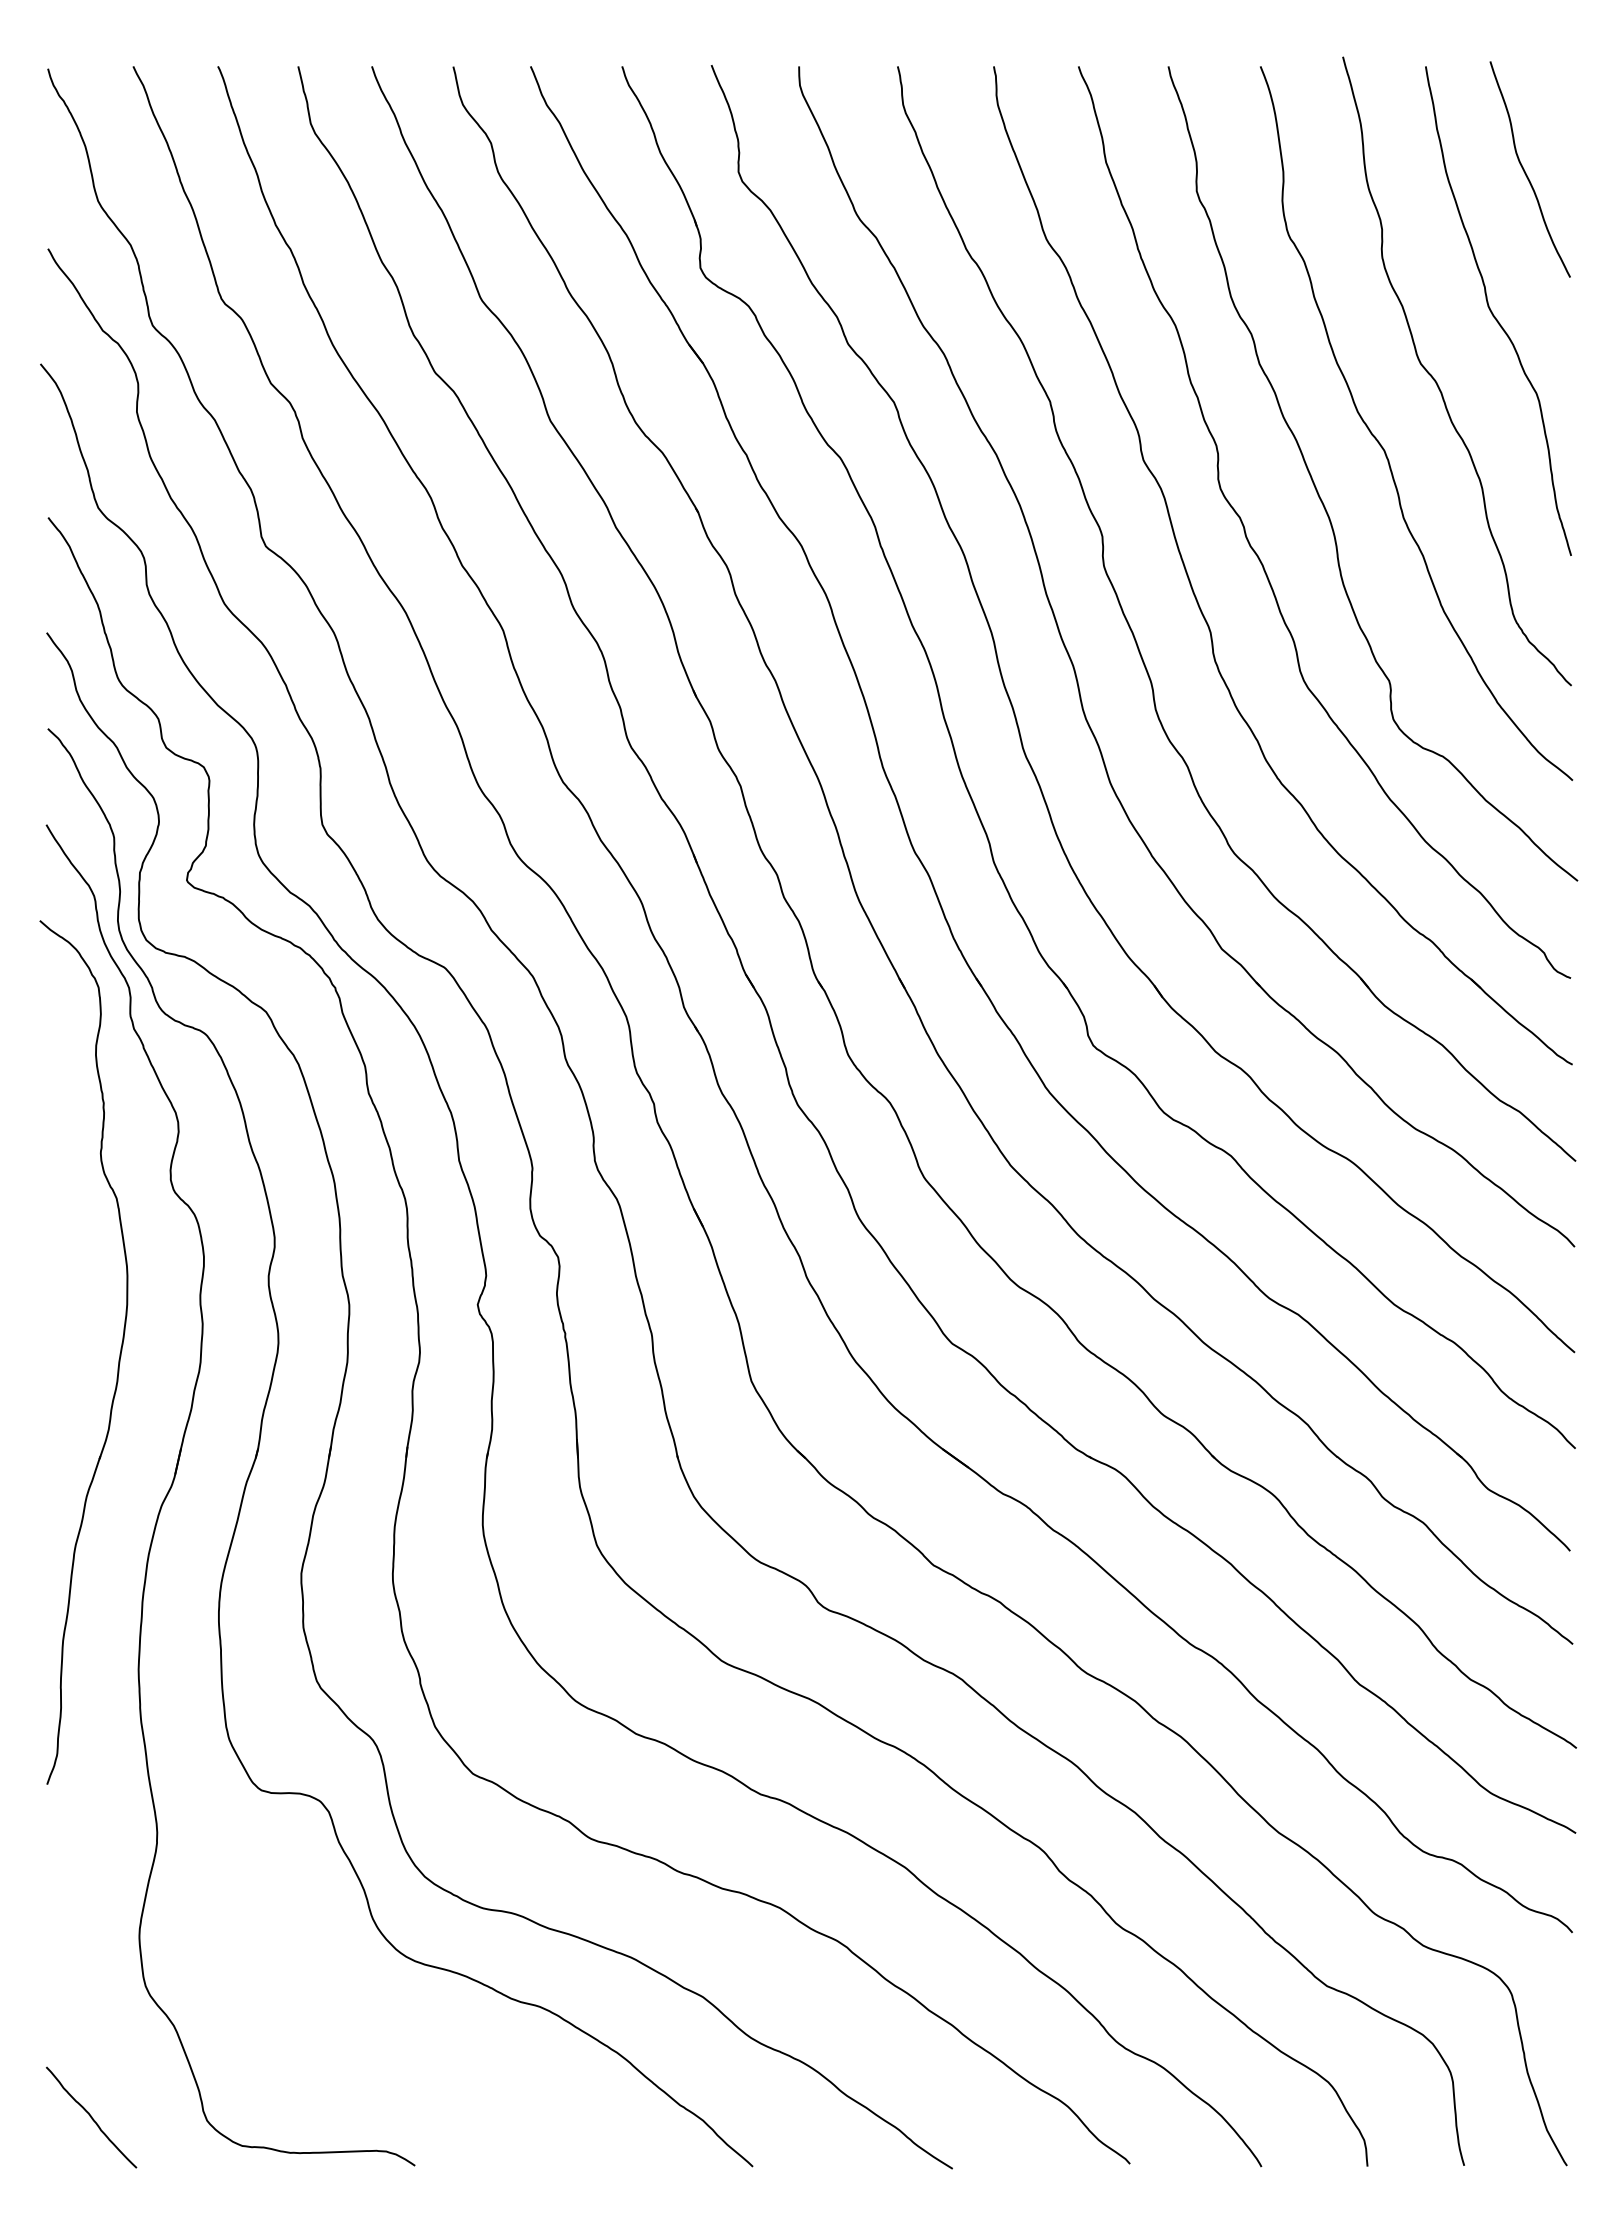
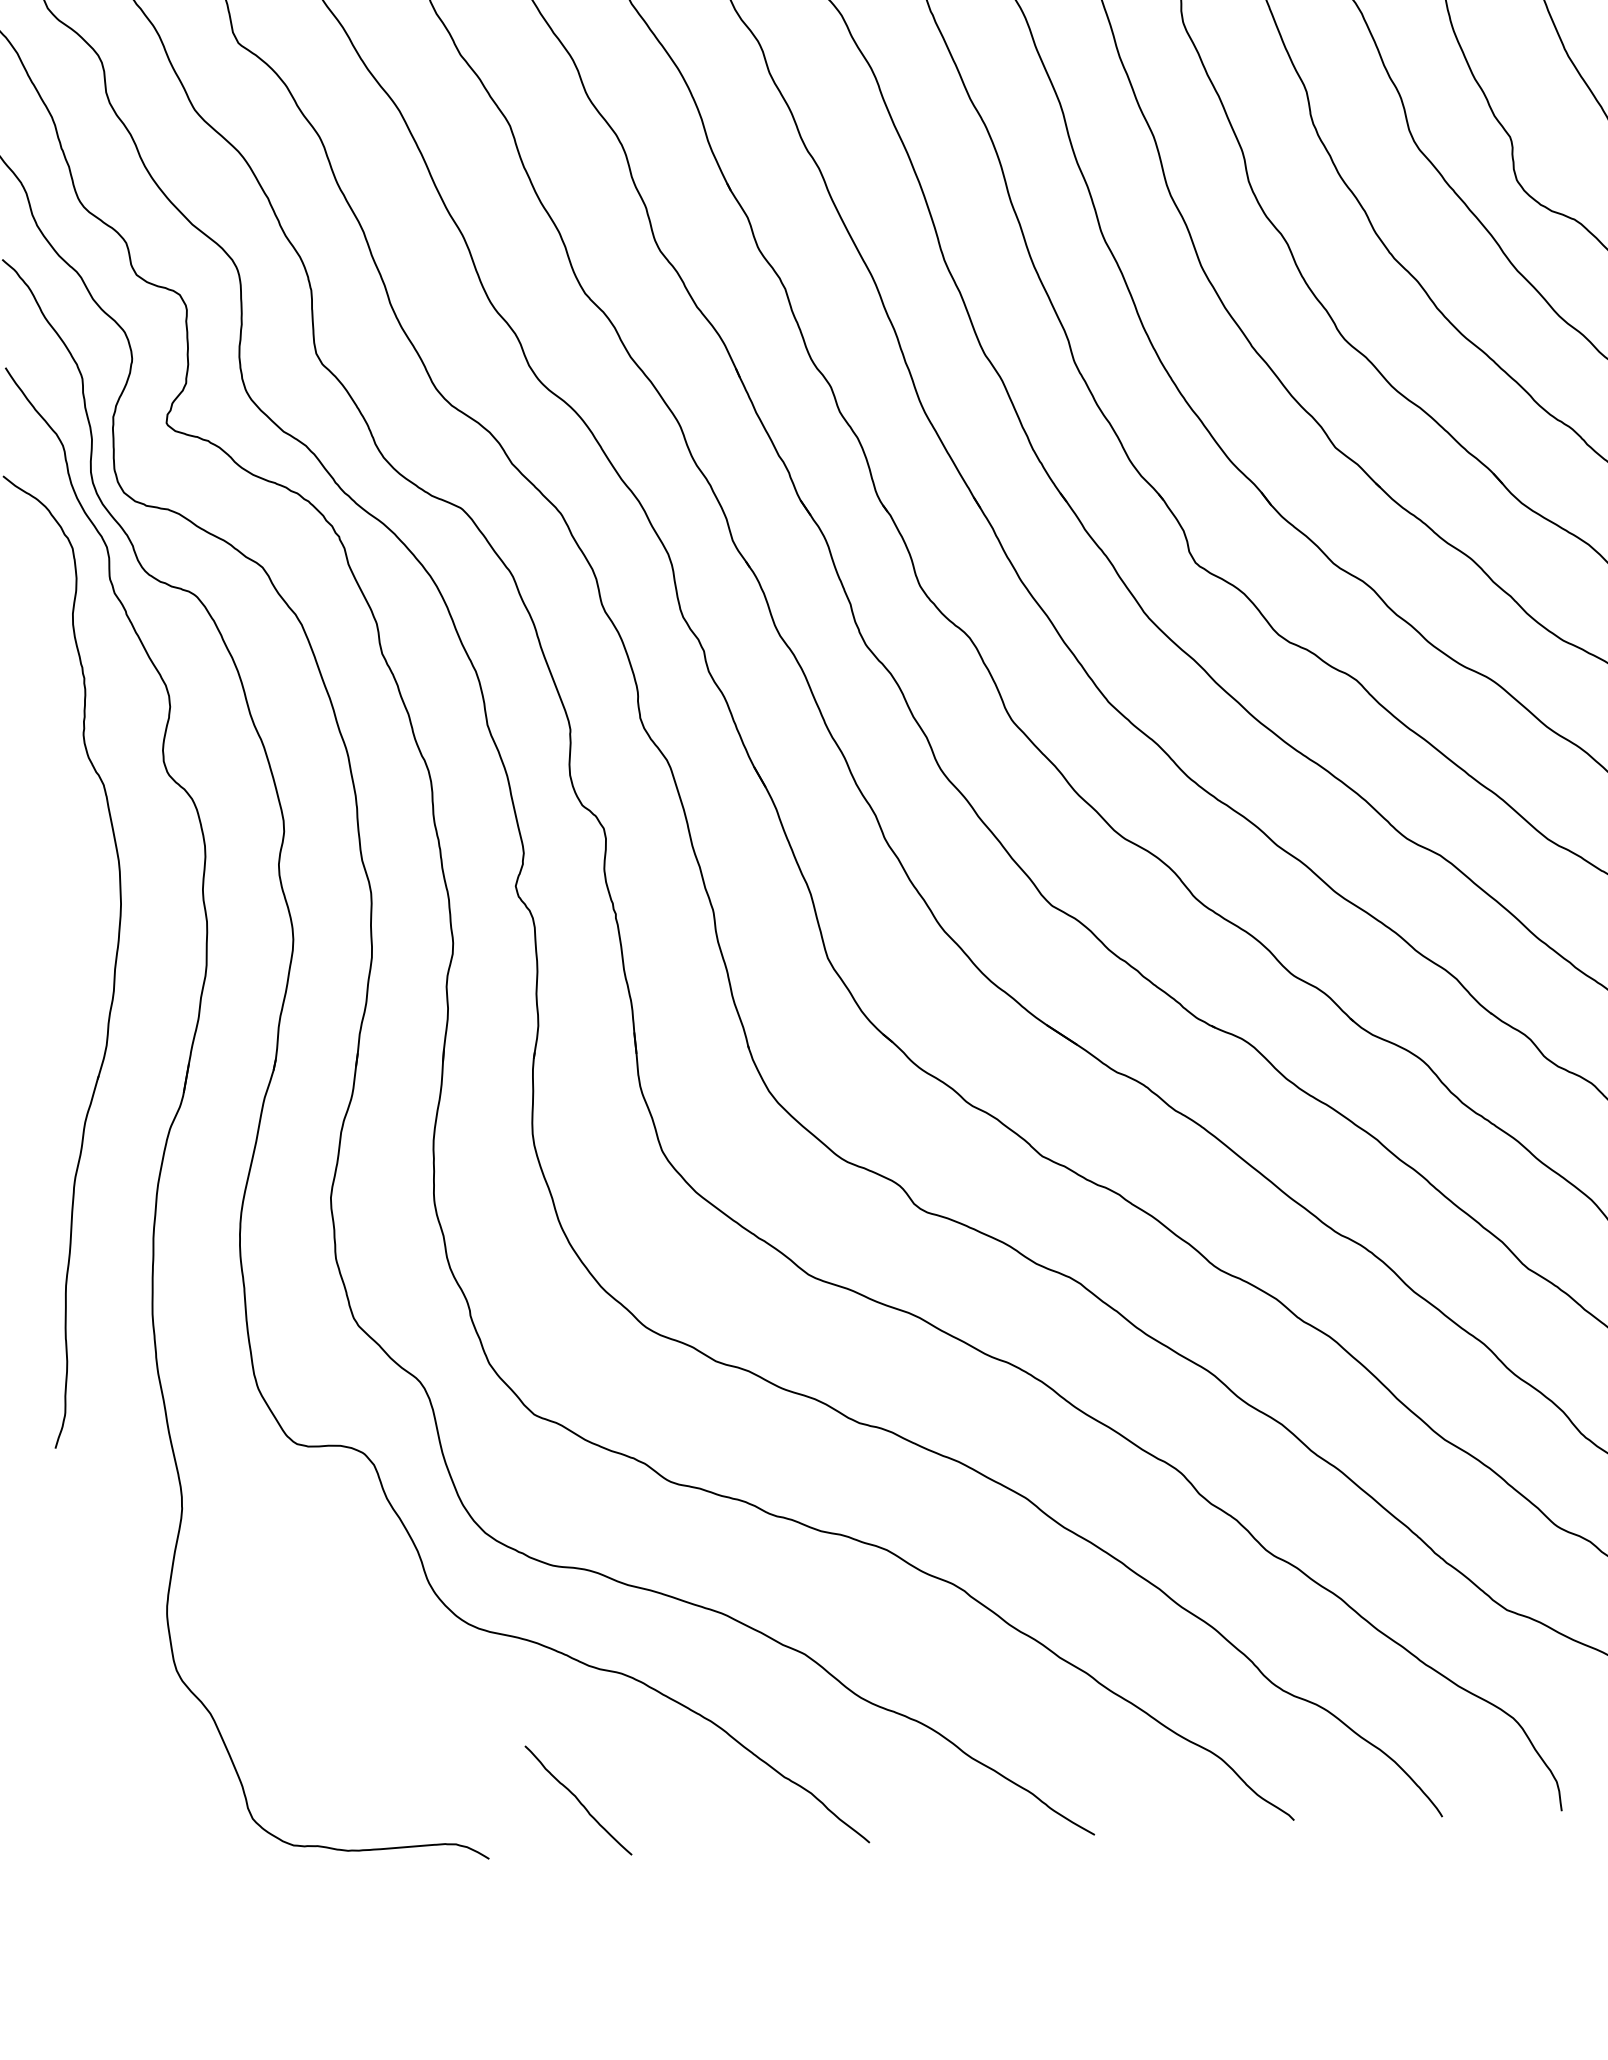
curve: (91, 2117) -> (578, 1800), moved

